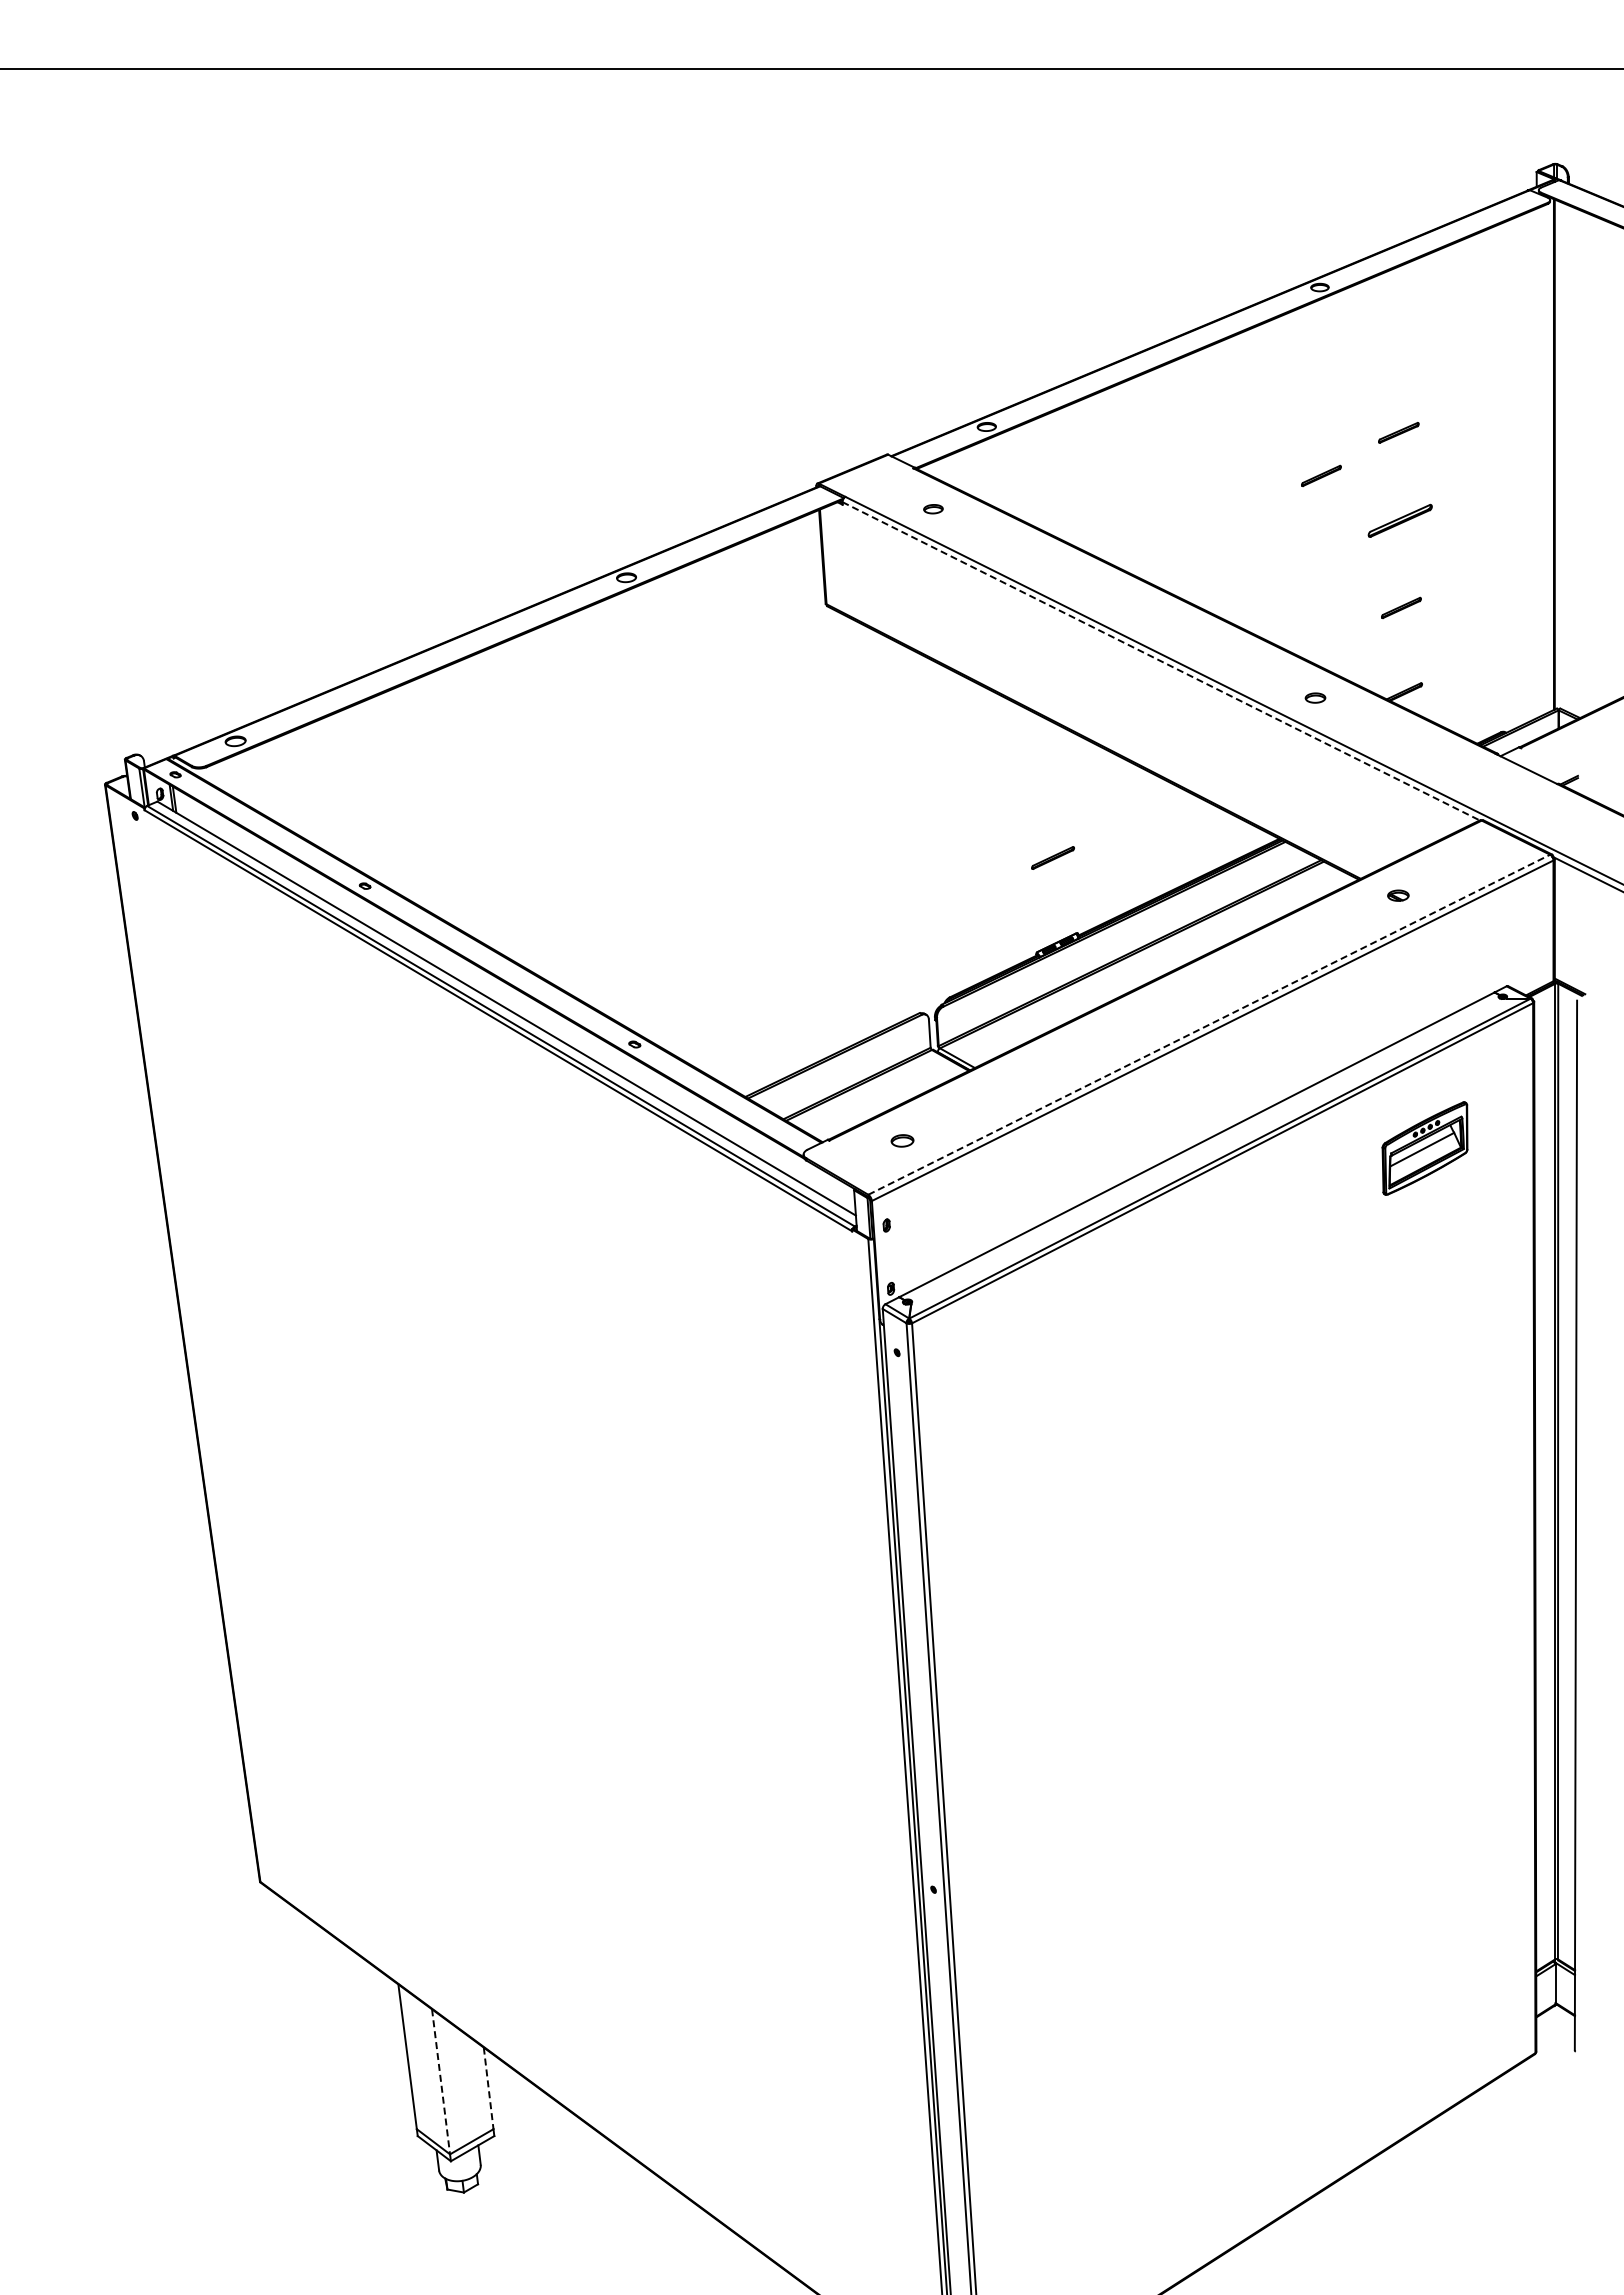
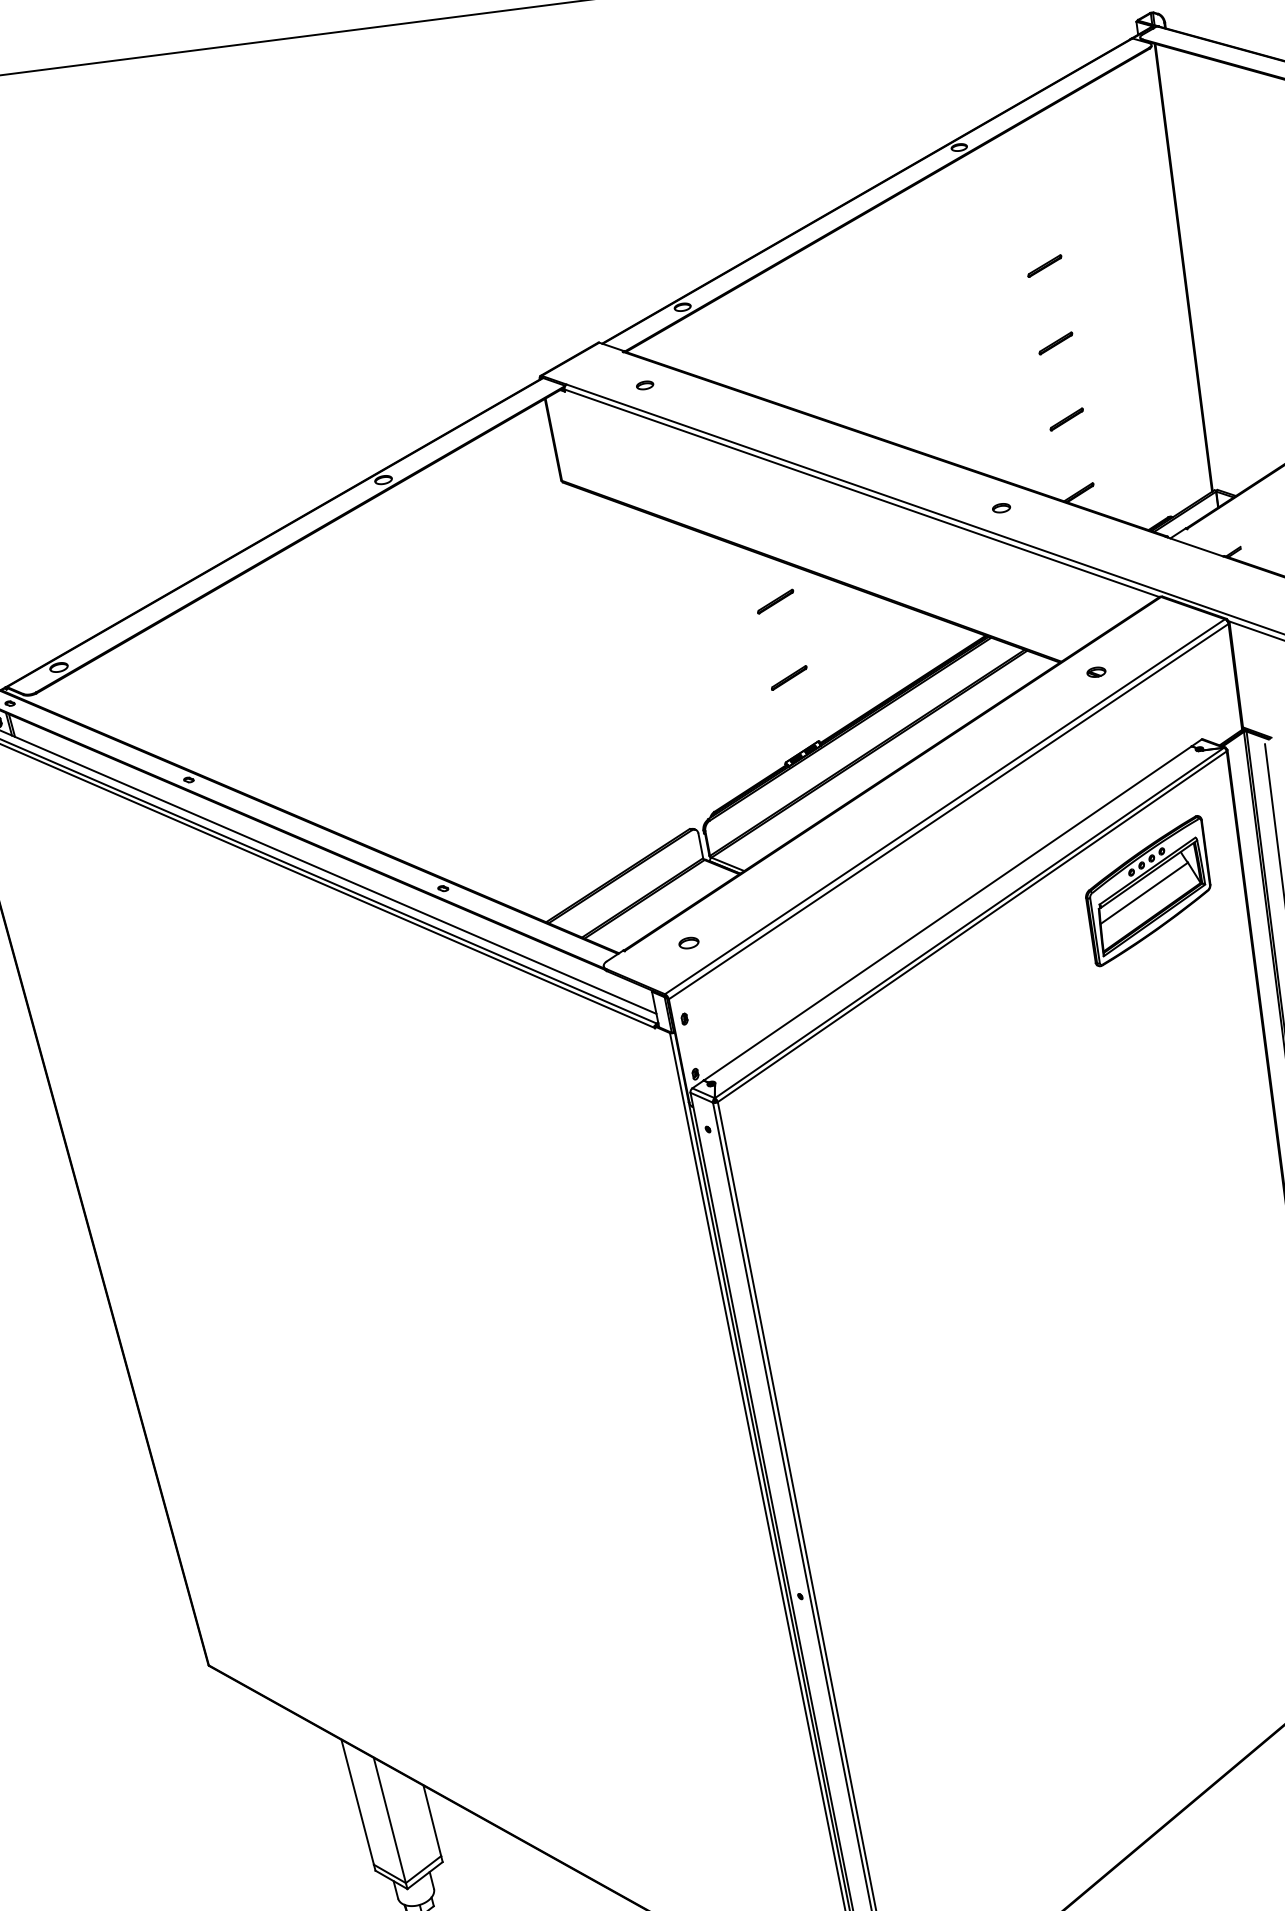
part: (1321, 475) -> (981, 312), removed
part: (1399, 521) -> (1055, 343), size x0.62
line: (1161, 661) -> (862, 493), dashed -> solid
part: (1048, 770) -> (775, 601), added
line: (1209, 1024) -> (945, 806), dashed -> solid
part: (1424, 1148) -> (1147, 891), size x1.67
line: (441, 2082) -> (390, 1821), dashed -> solid
line: (488, 2088) -> (432, 1820), dashed -> solid

